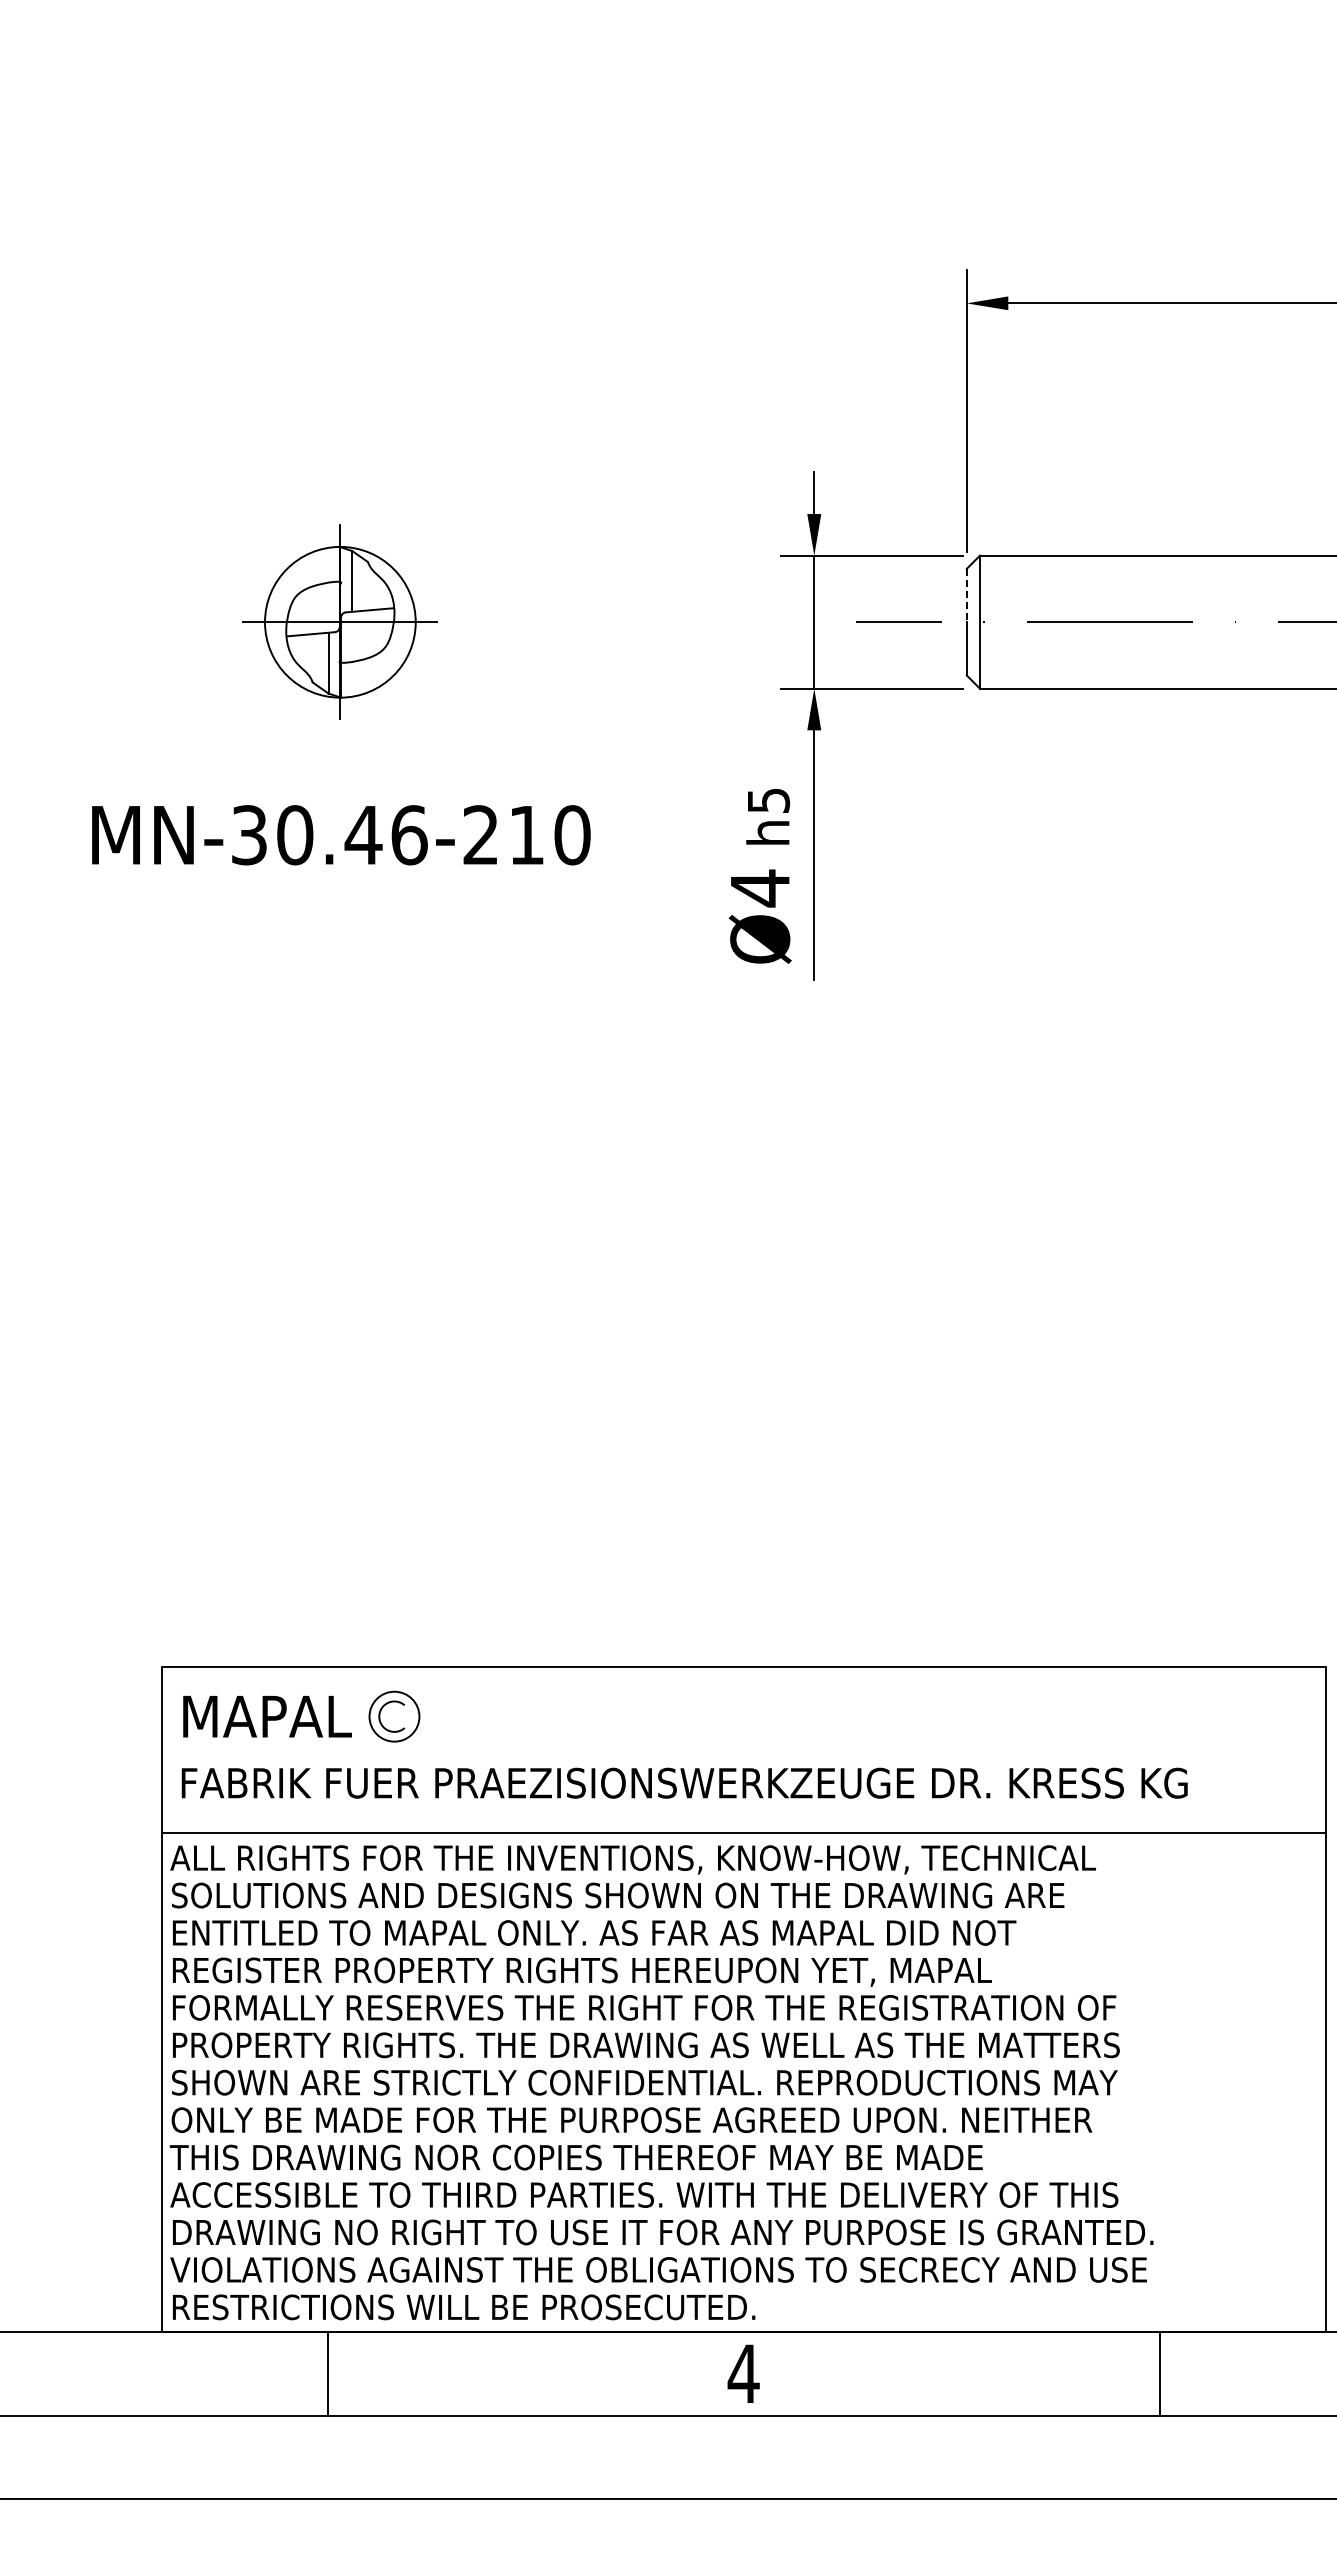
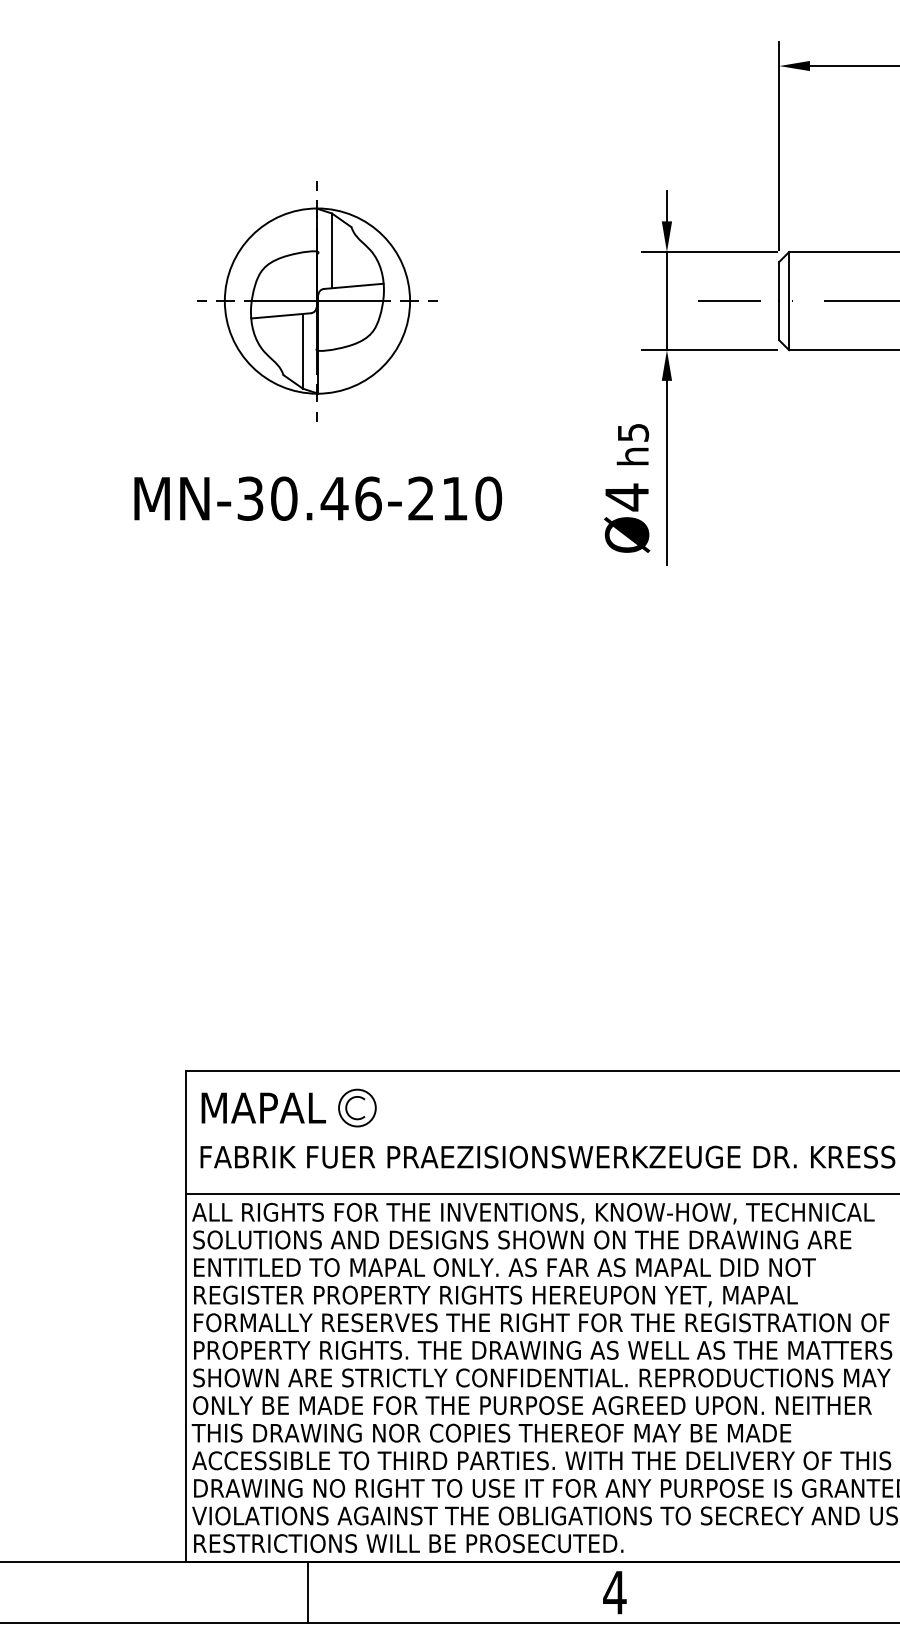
line: (966, 595) -> (779, 281), dashed -> solid
part: (340, 622) -> (317, 301), size x1.67
text: (341, 835) -> (318, 498), moved

